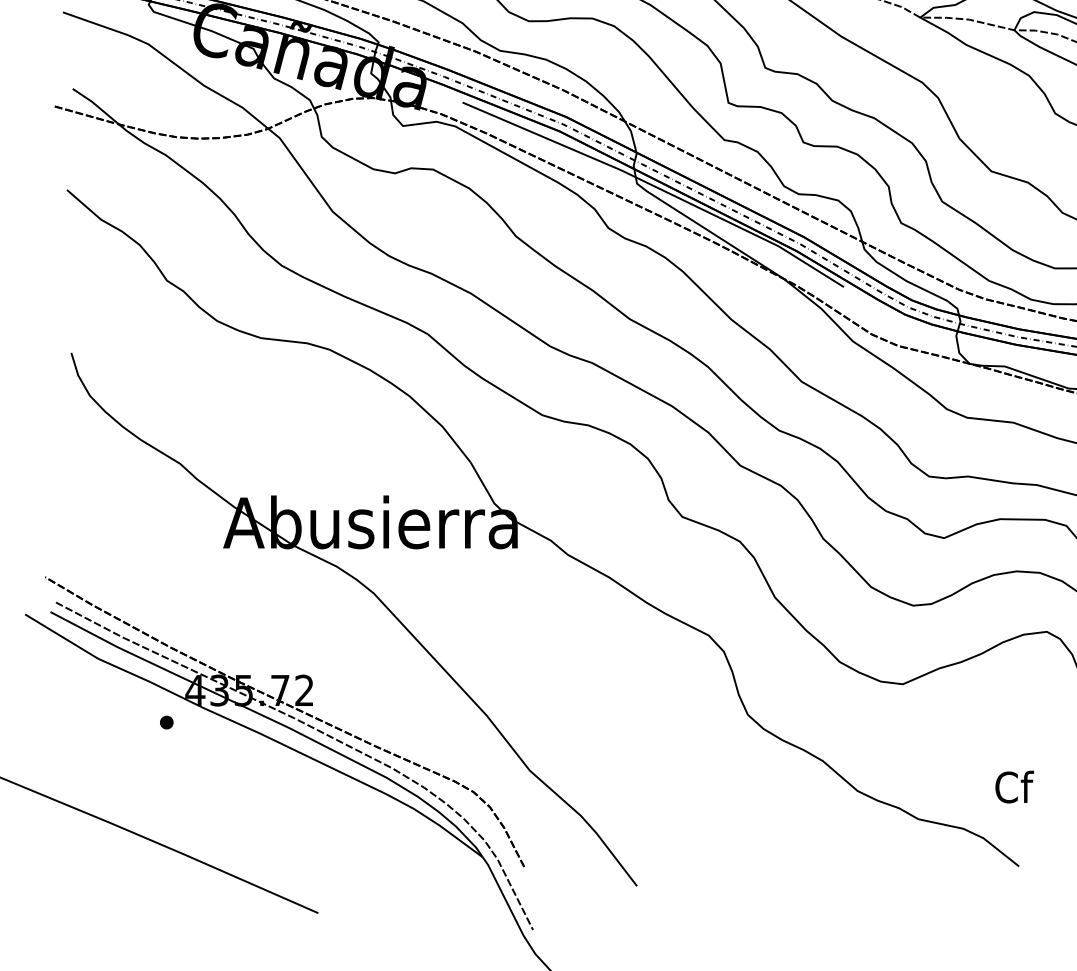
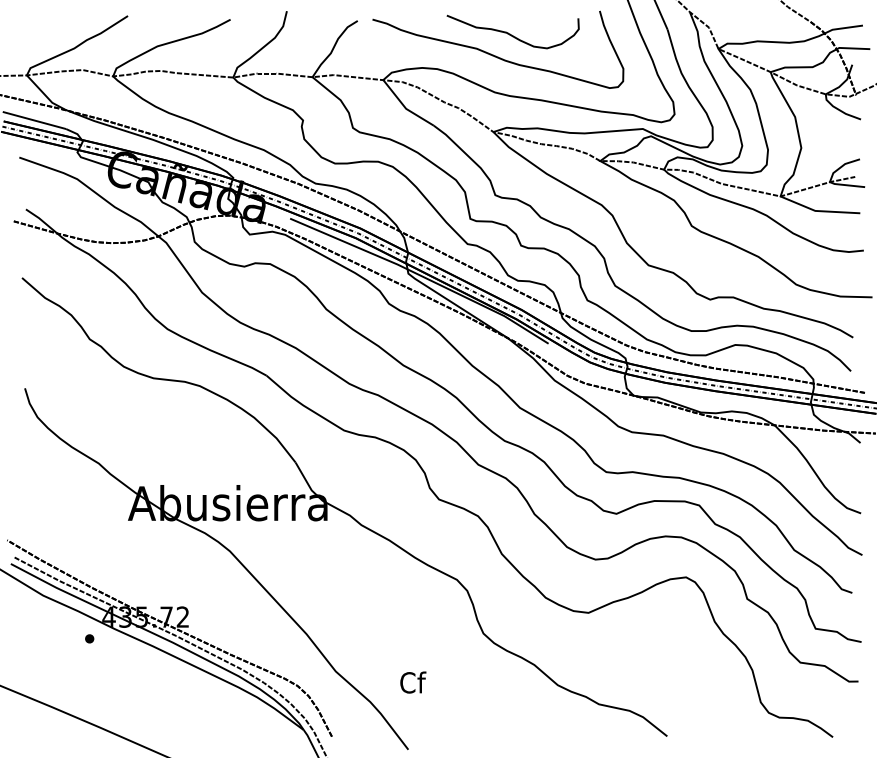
text: (1014, 786) -> (413, 682), moved

